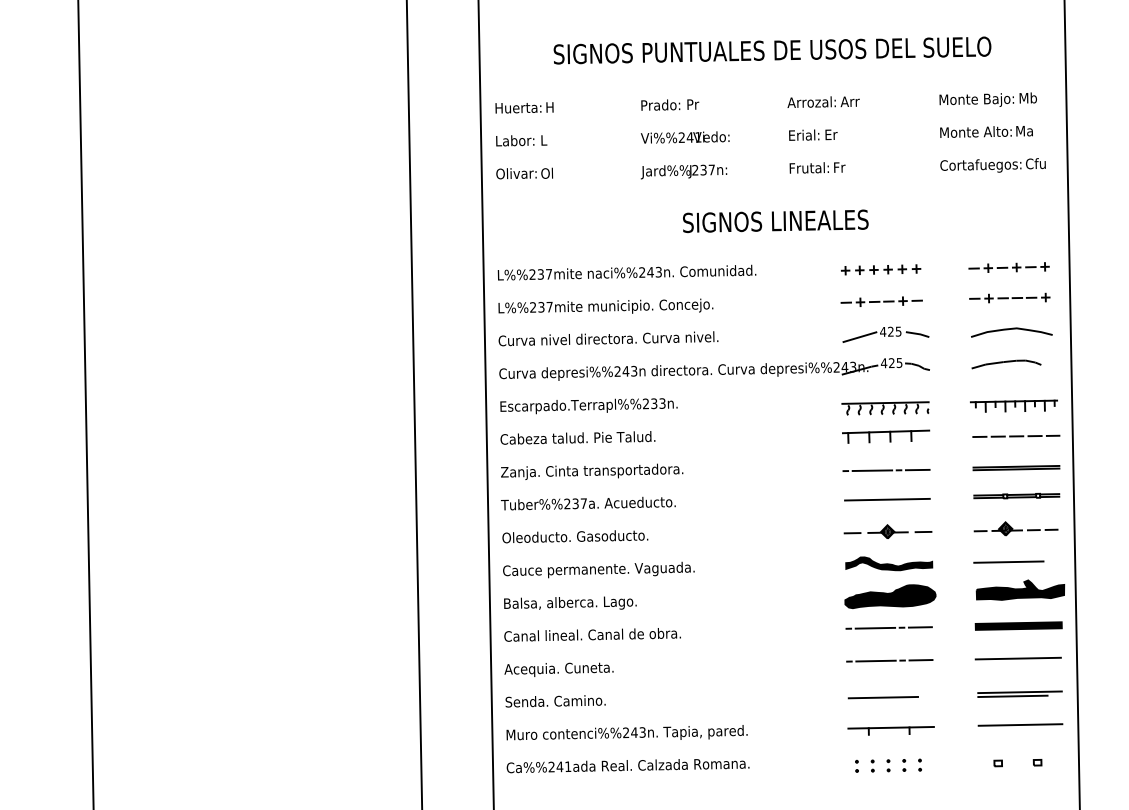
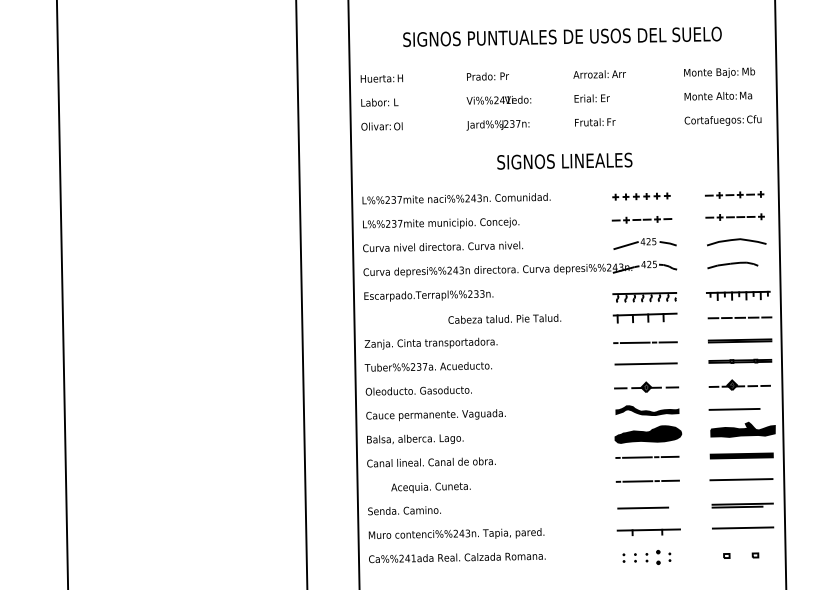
text: (577, 437) -> (504, 318), moved
text: (558, 669) -> (430, 487), moved
part: (904, 765) -> (658, 557), size x1.6

